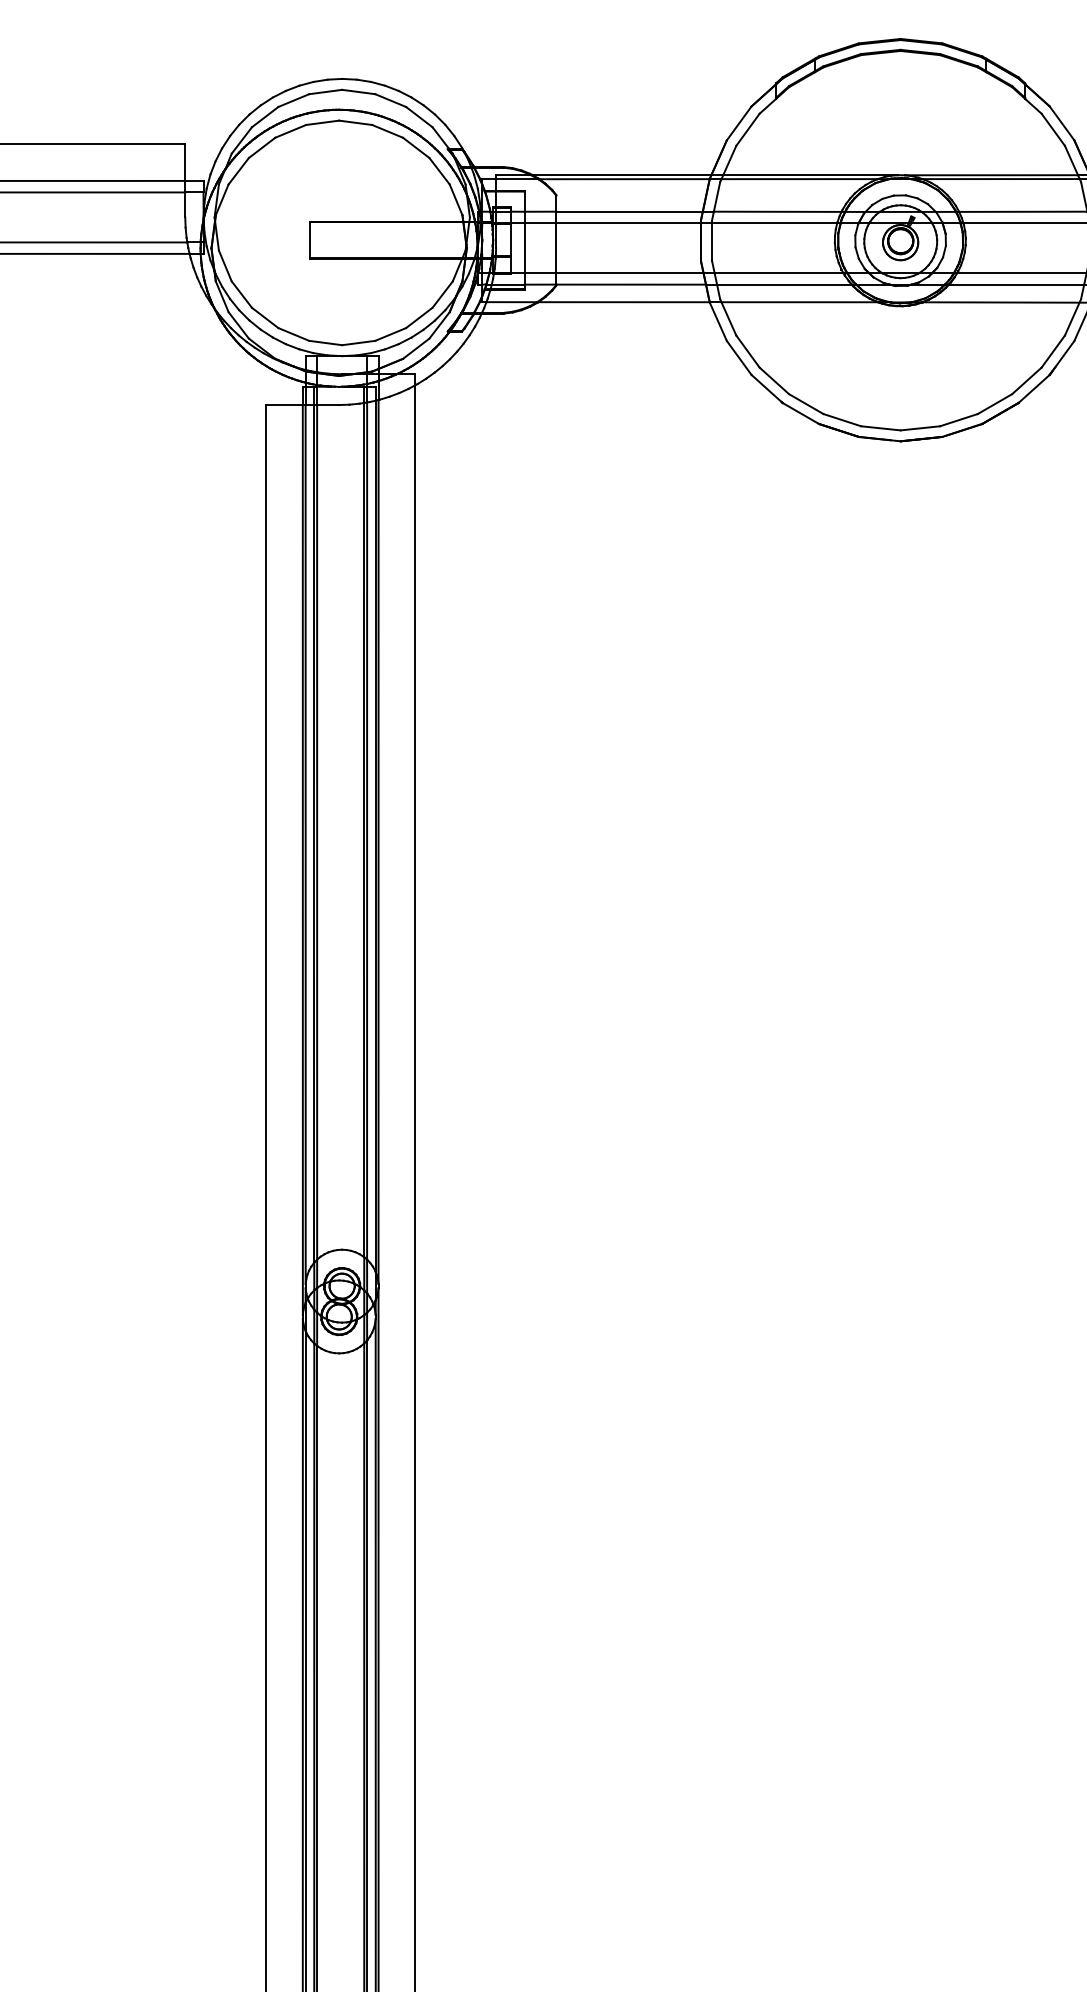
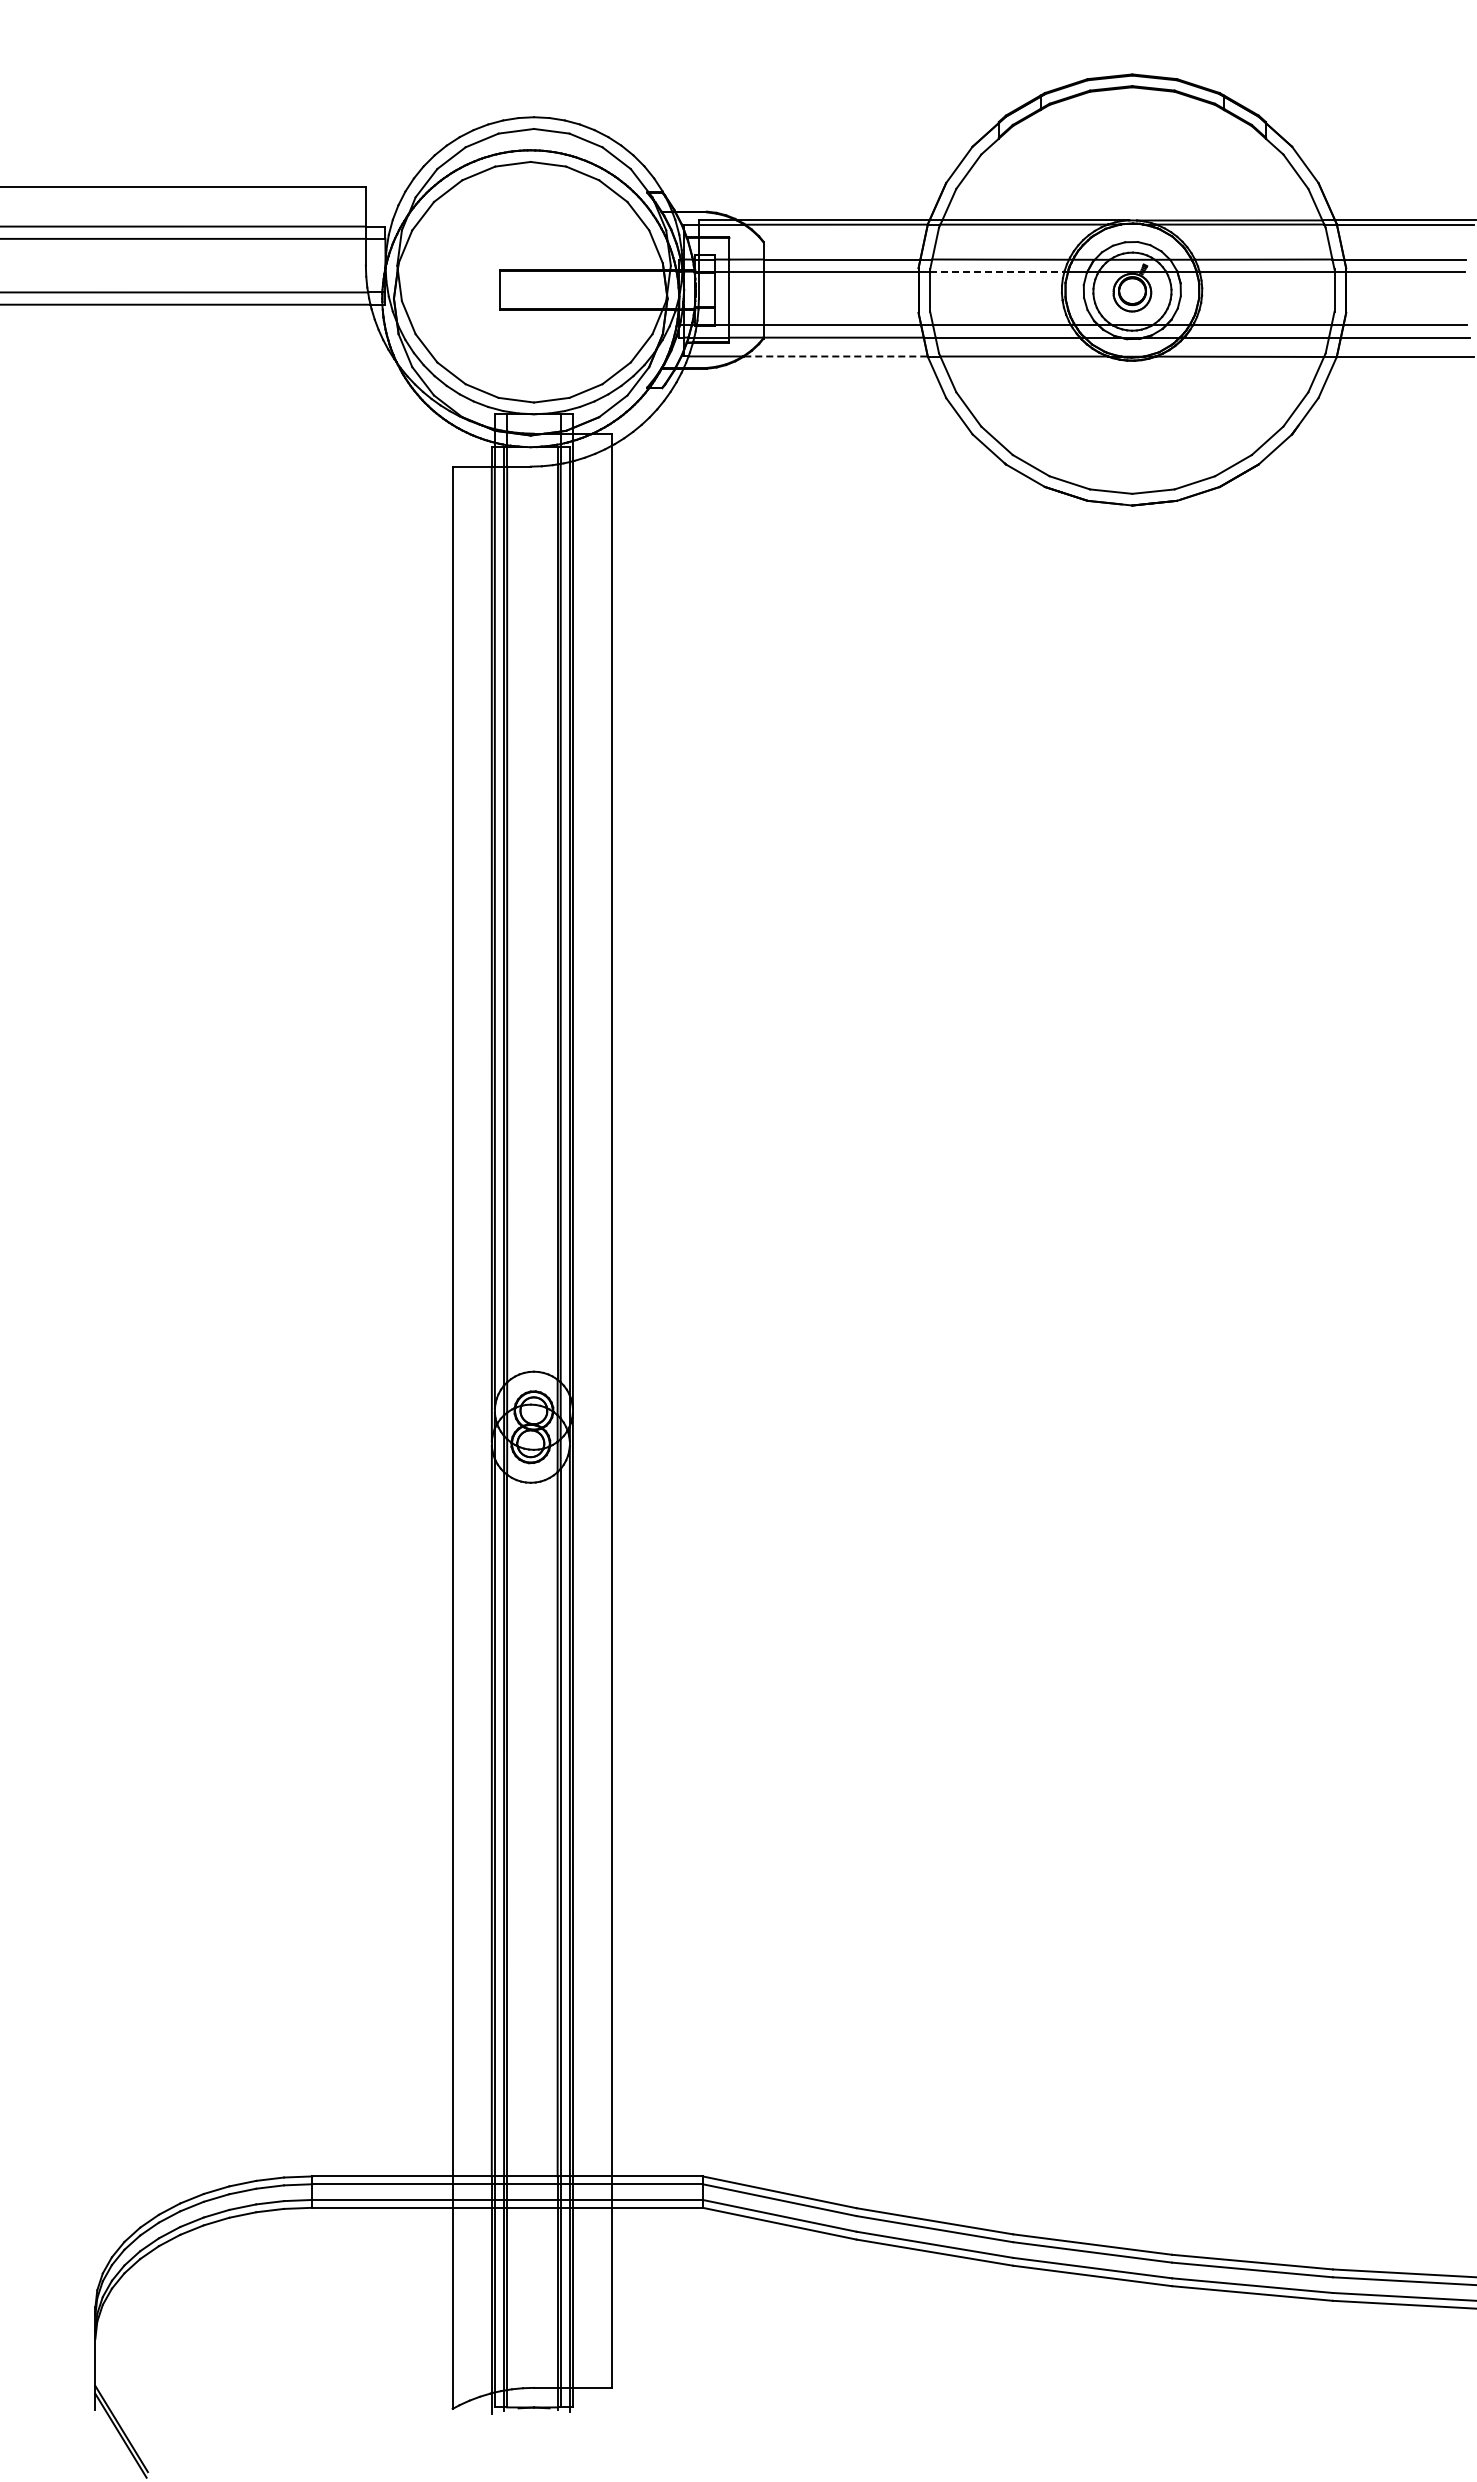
line: (774, 222) -> (997, 271), solid -> dashed
line: (624, 302) -> (836, 356), solid -> dashed

